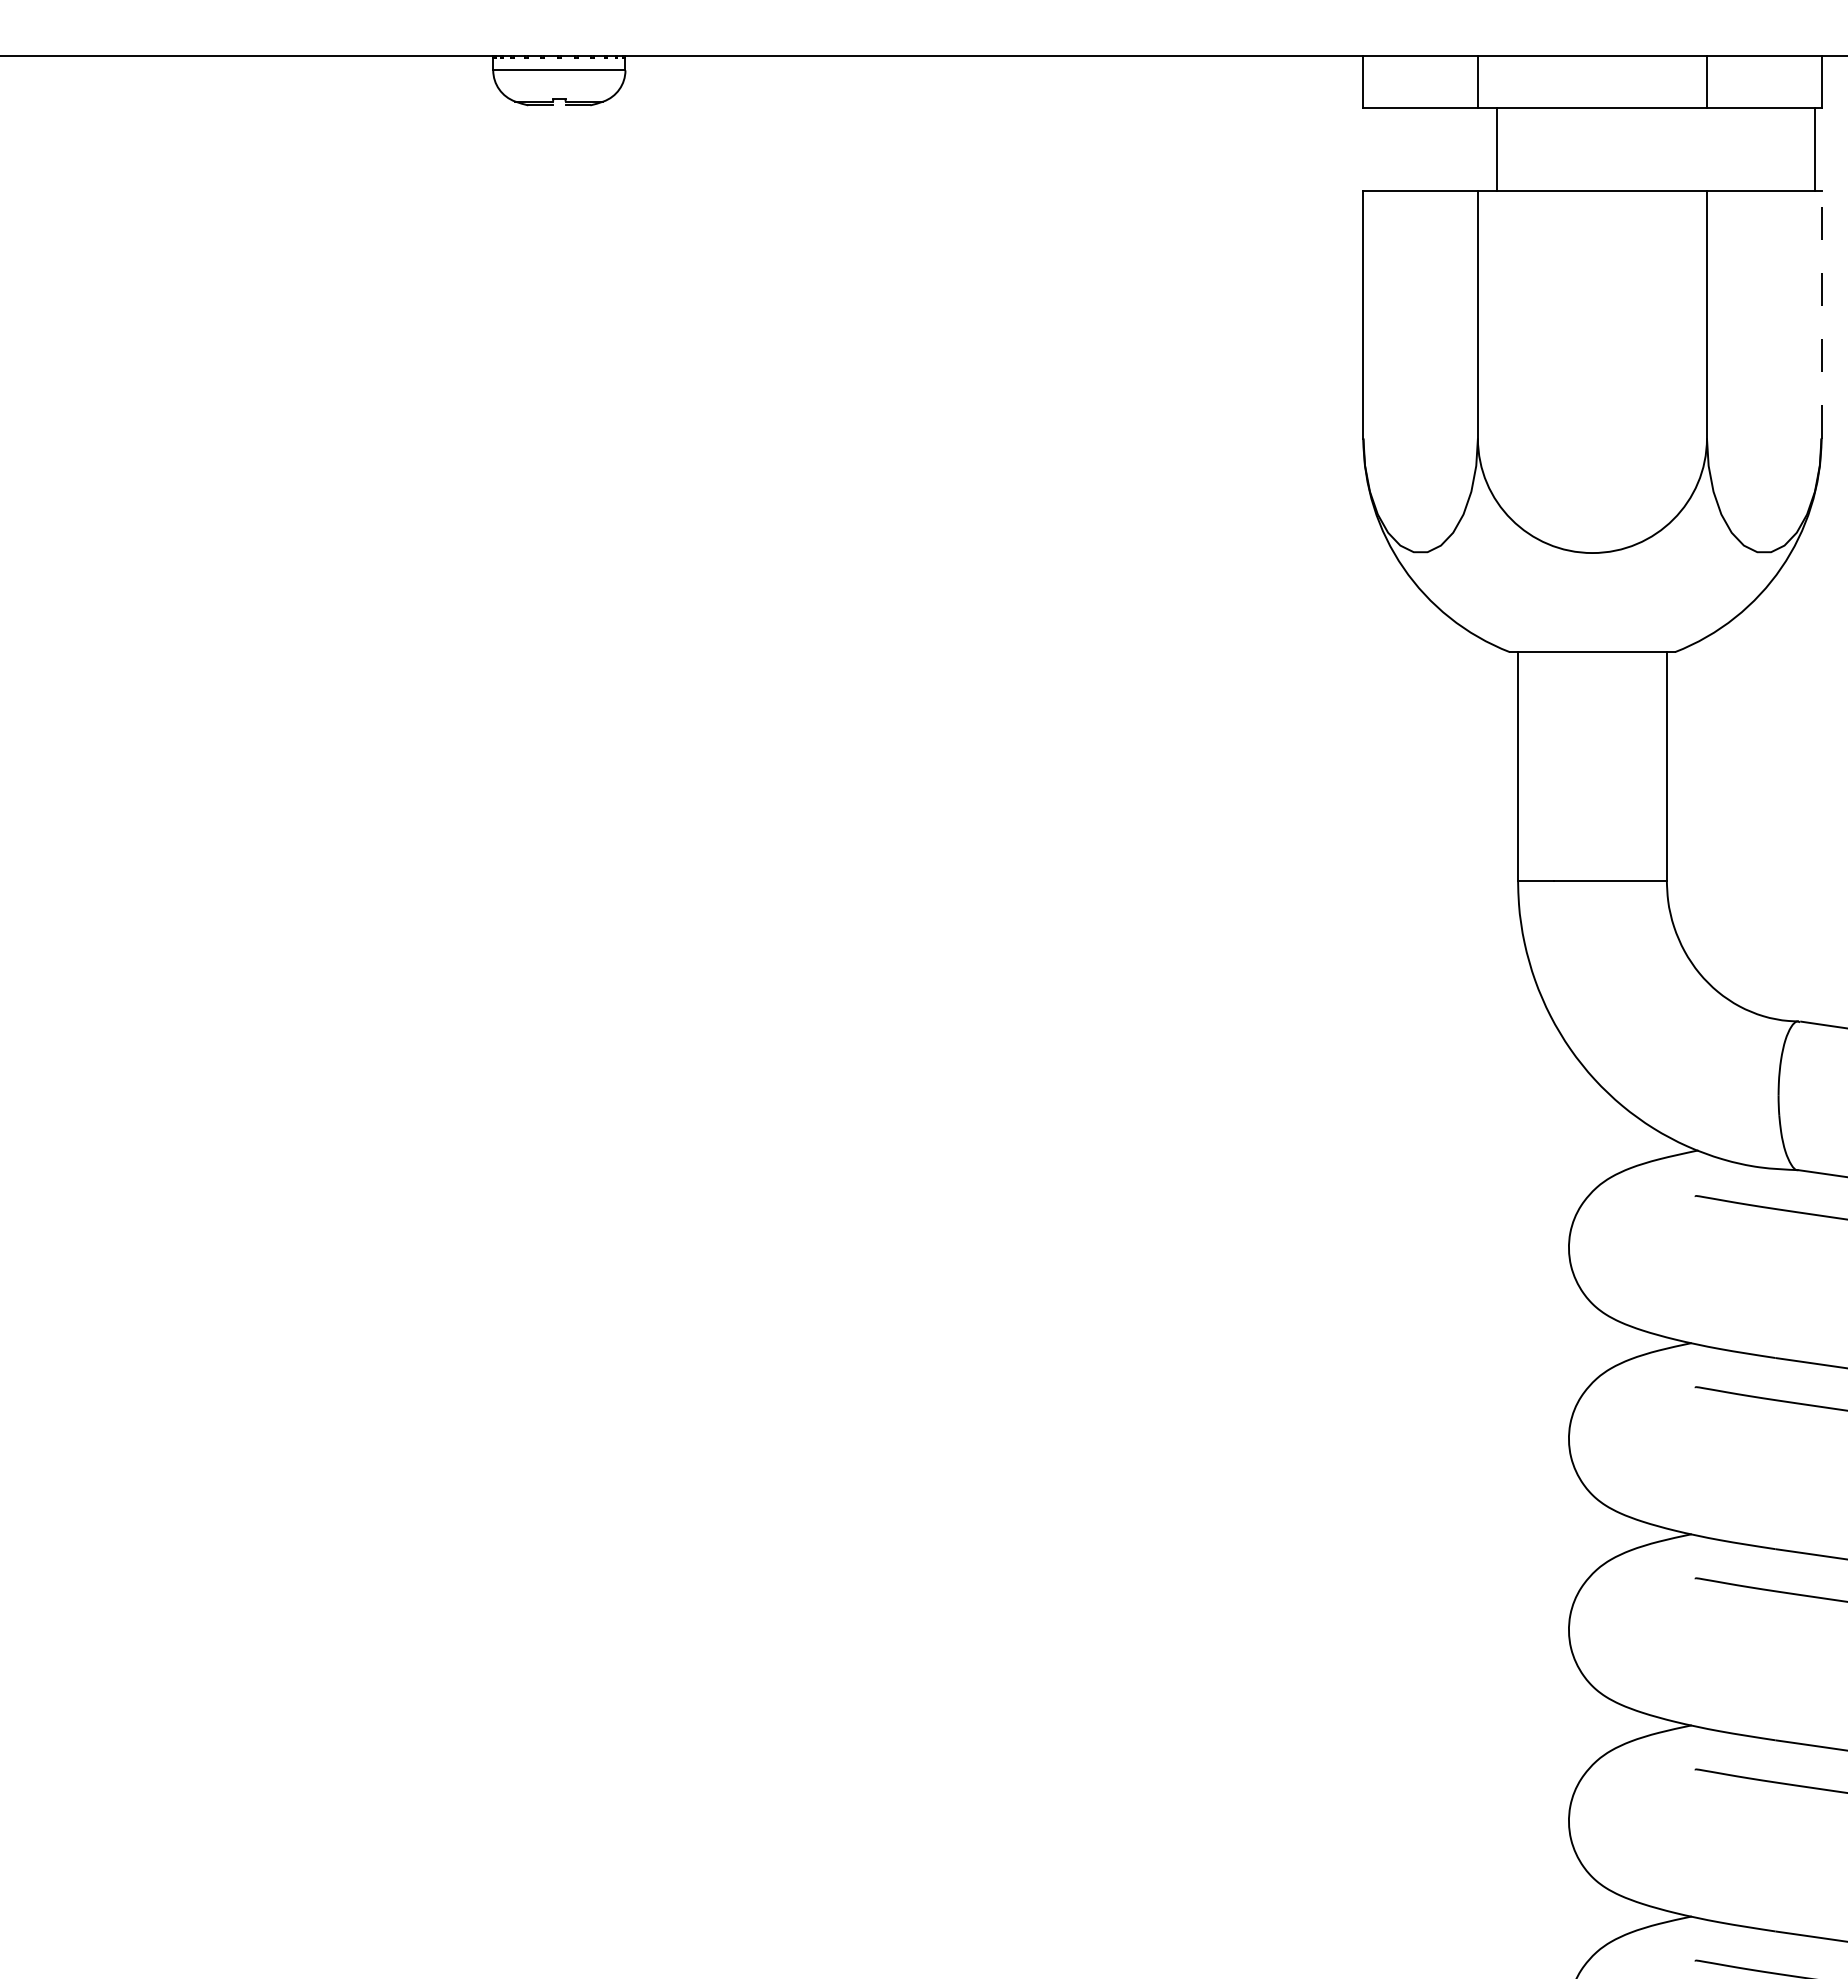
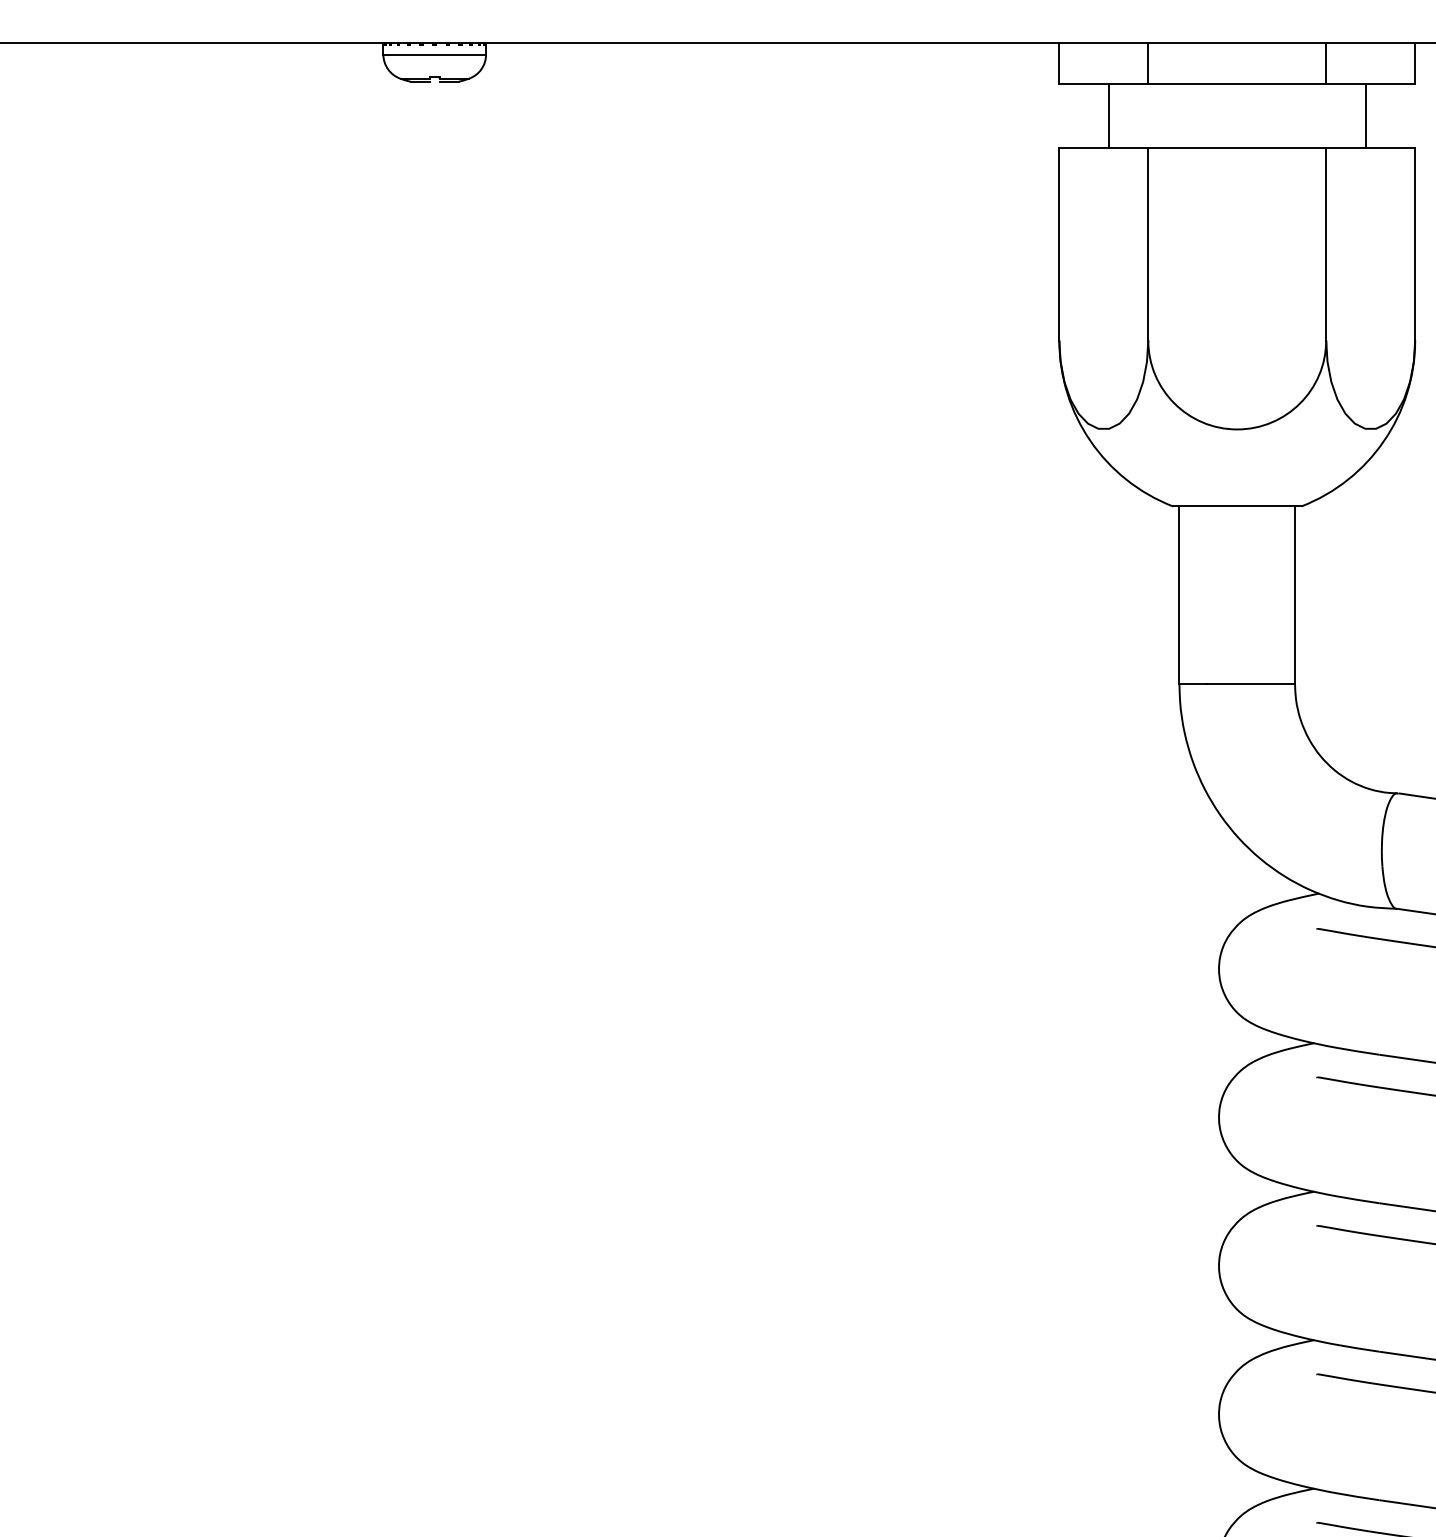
line: (1497, 148) -> (1109, 115), moved
line: (1814, 148) -> (1365, 115), moved
line: (1821, 314) -> (1415, 244), dashed -> solid

